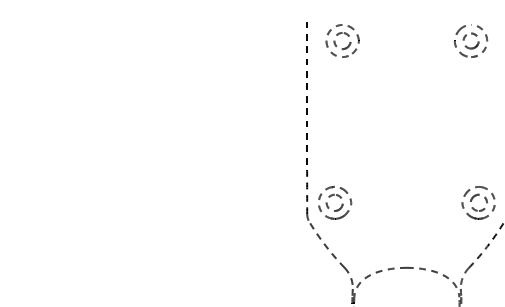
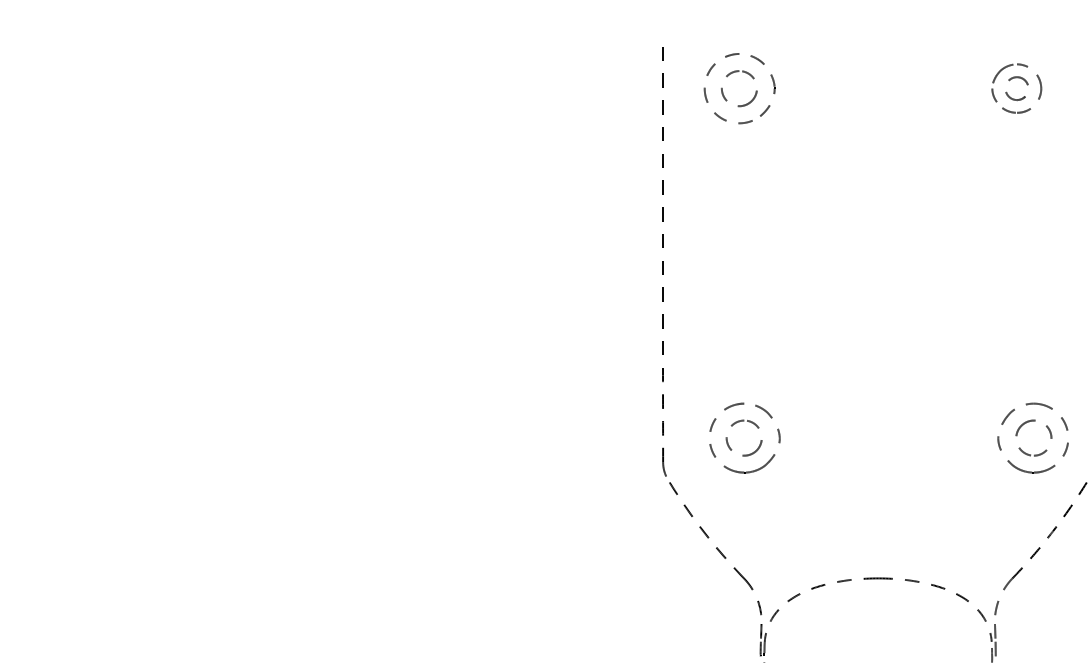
part: (470, 40) -> (1015, 87), size x0.7
part: (337, 196) -> (750, 424), moved

